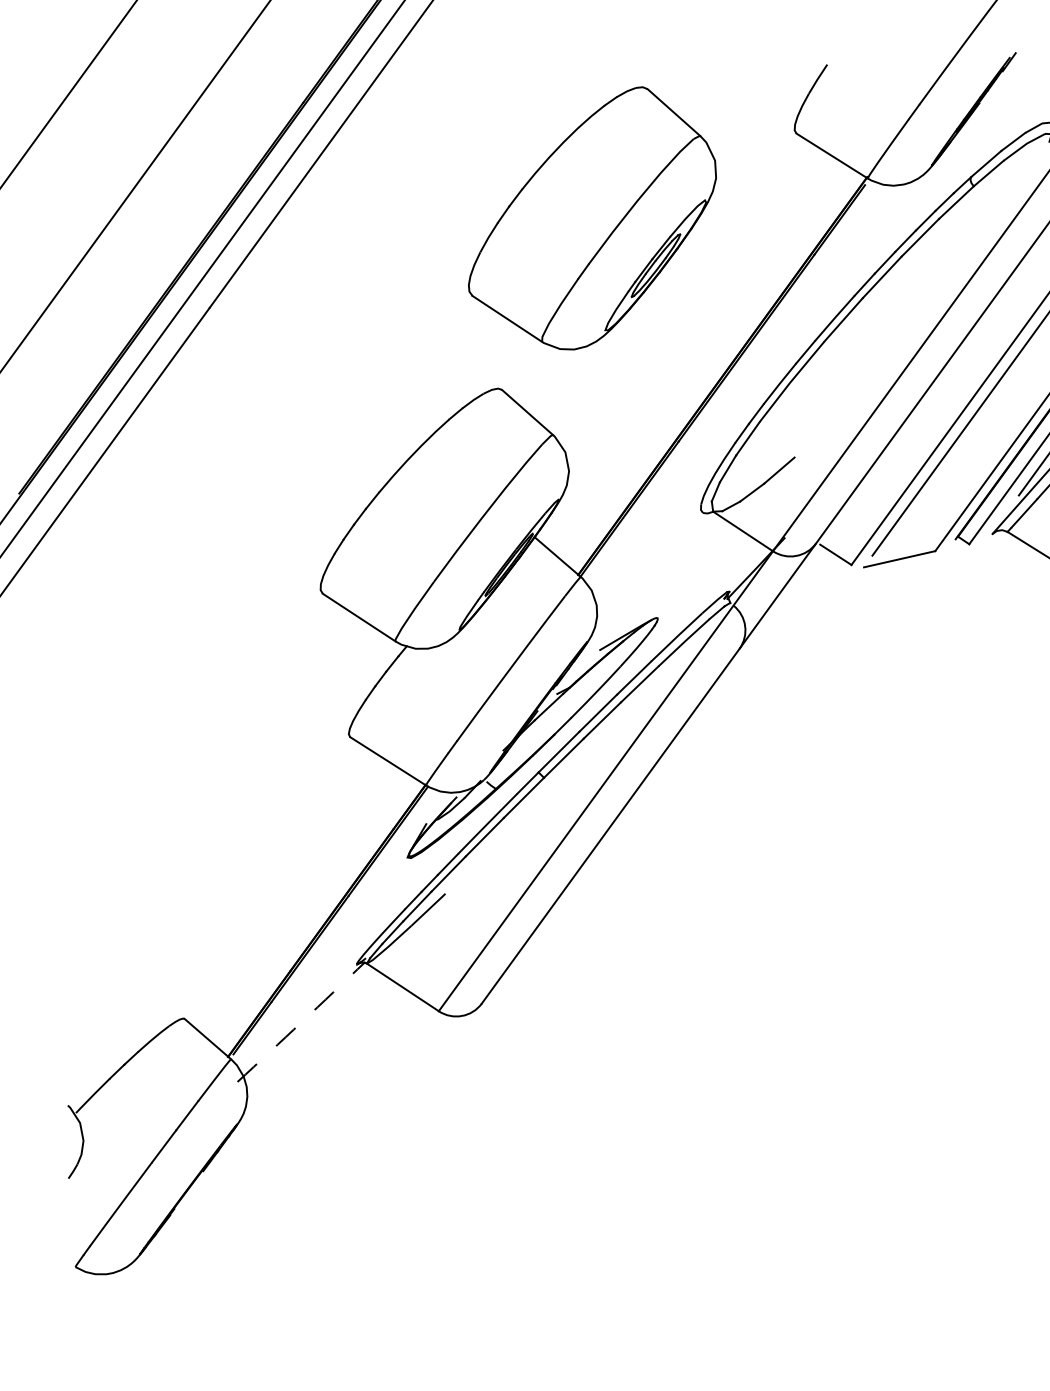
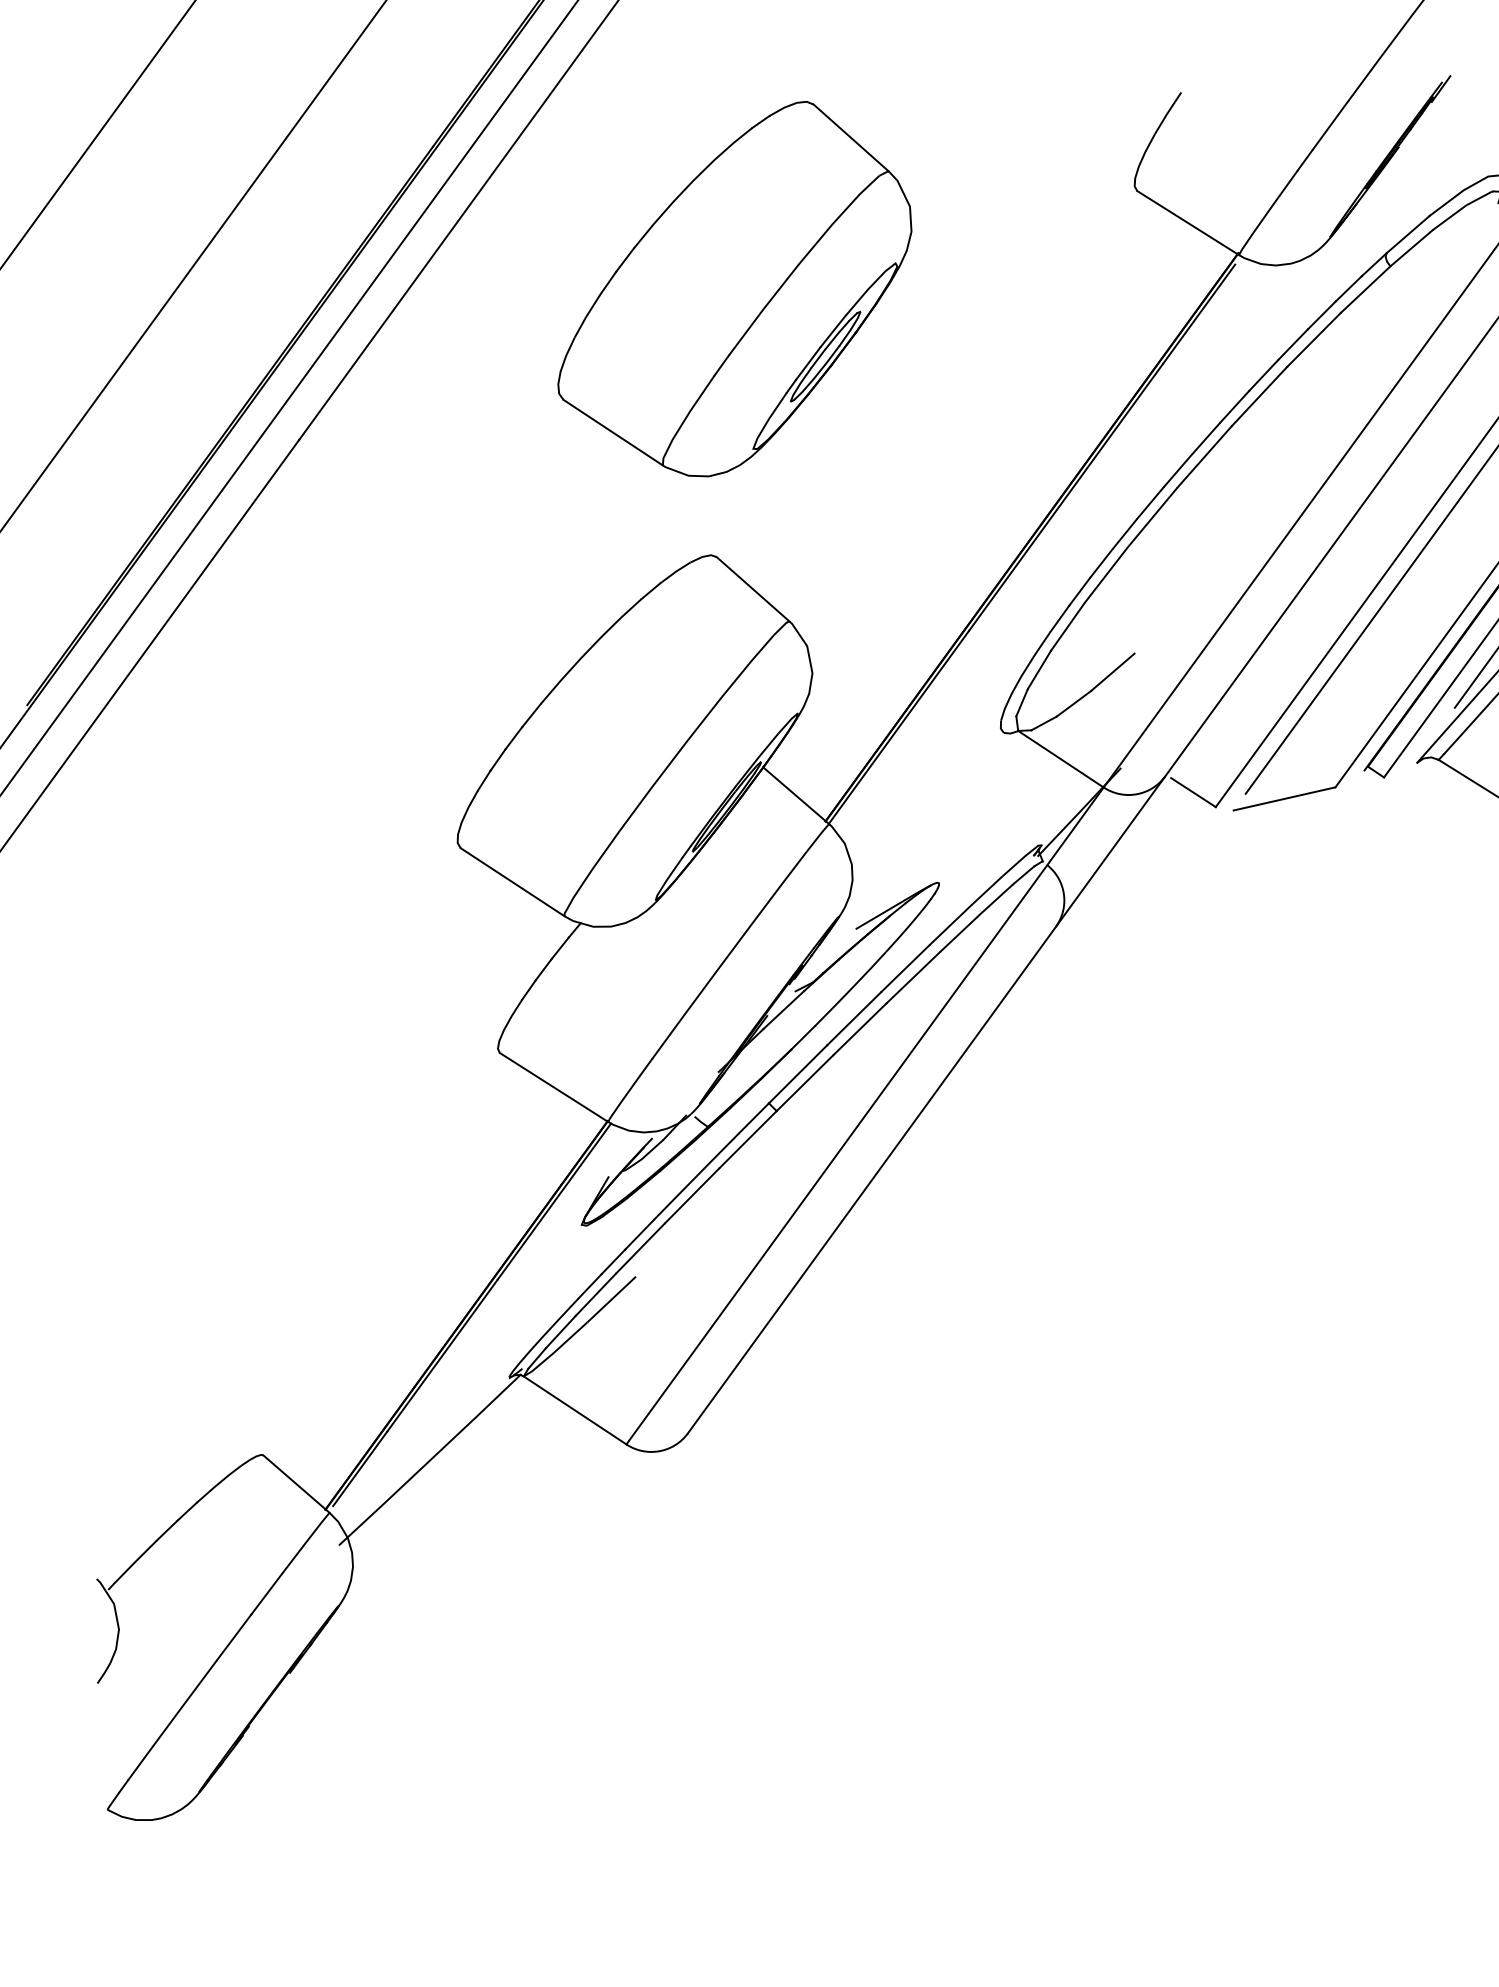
part: (592, 217) -> (734, 288), moved
arc: (301, 1022) -> (430, 1460), dashed -> solid

